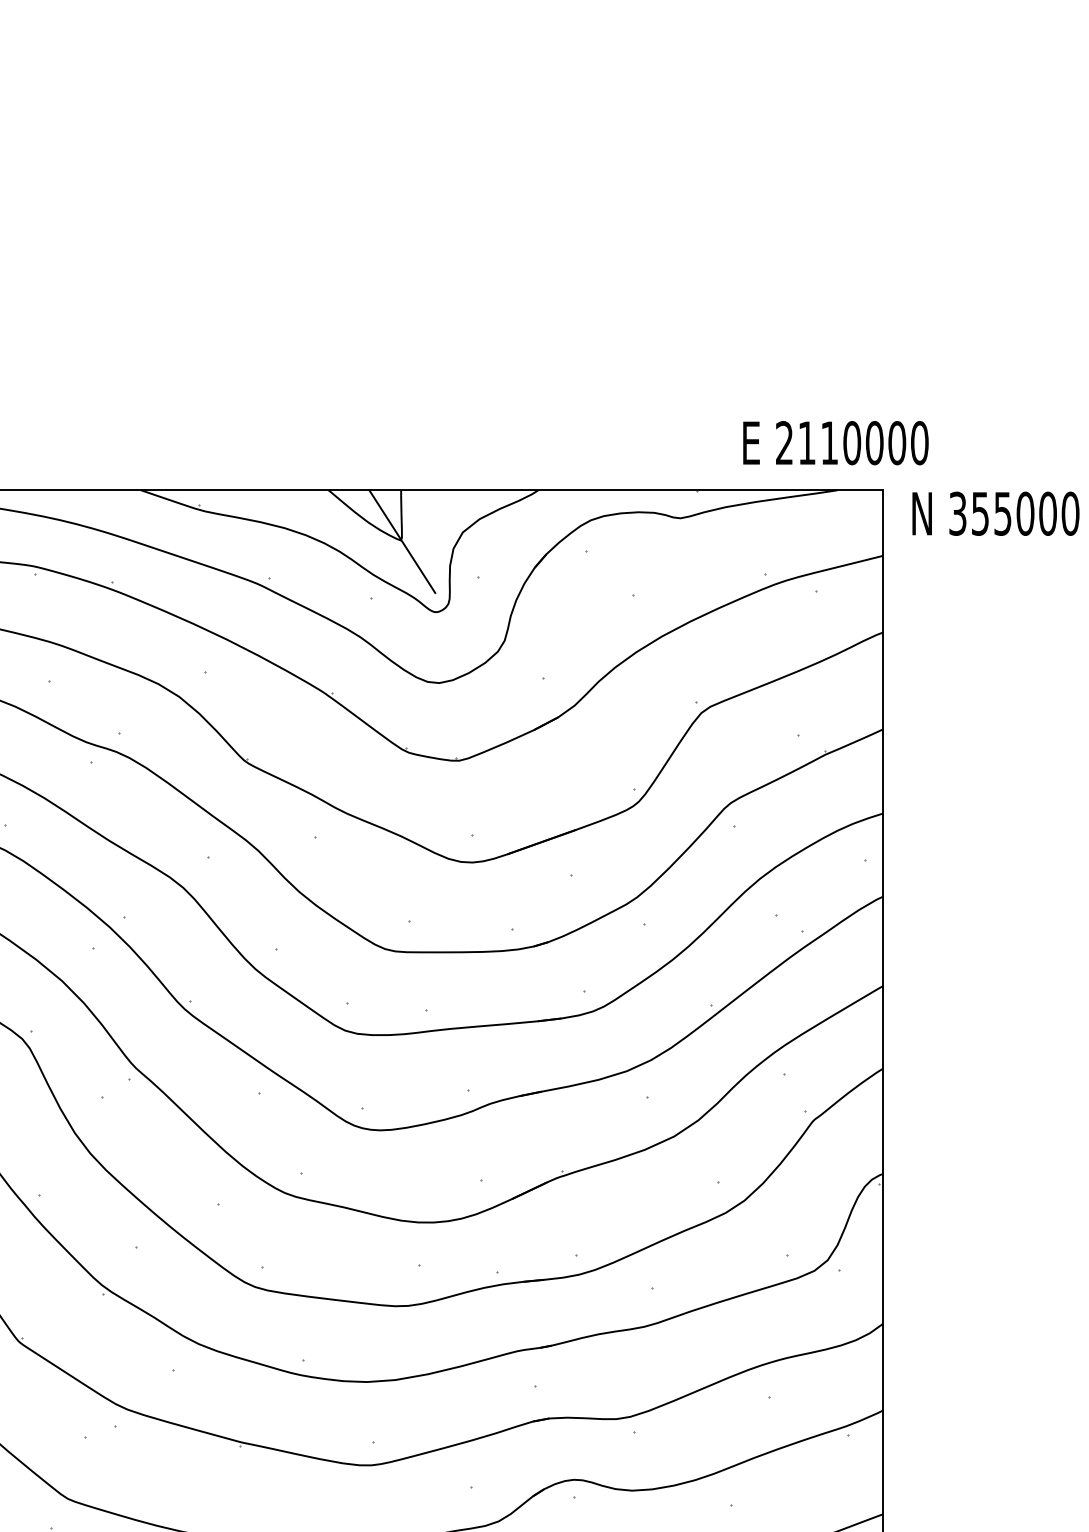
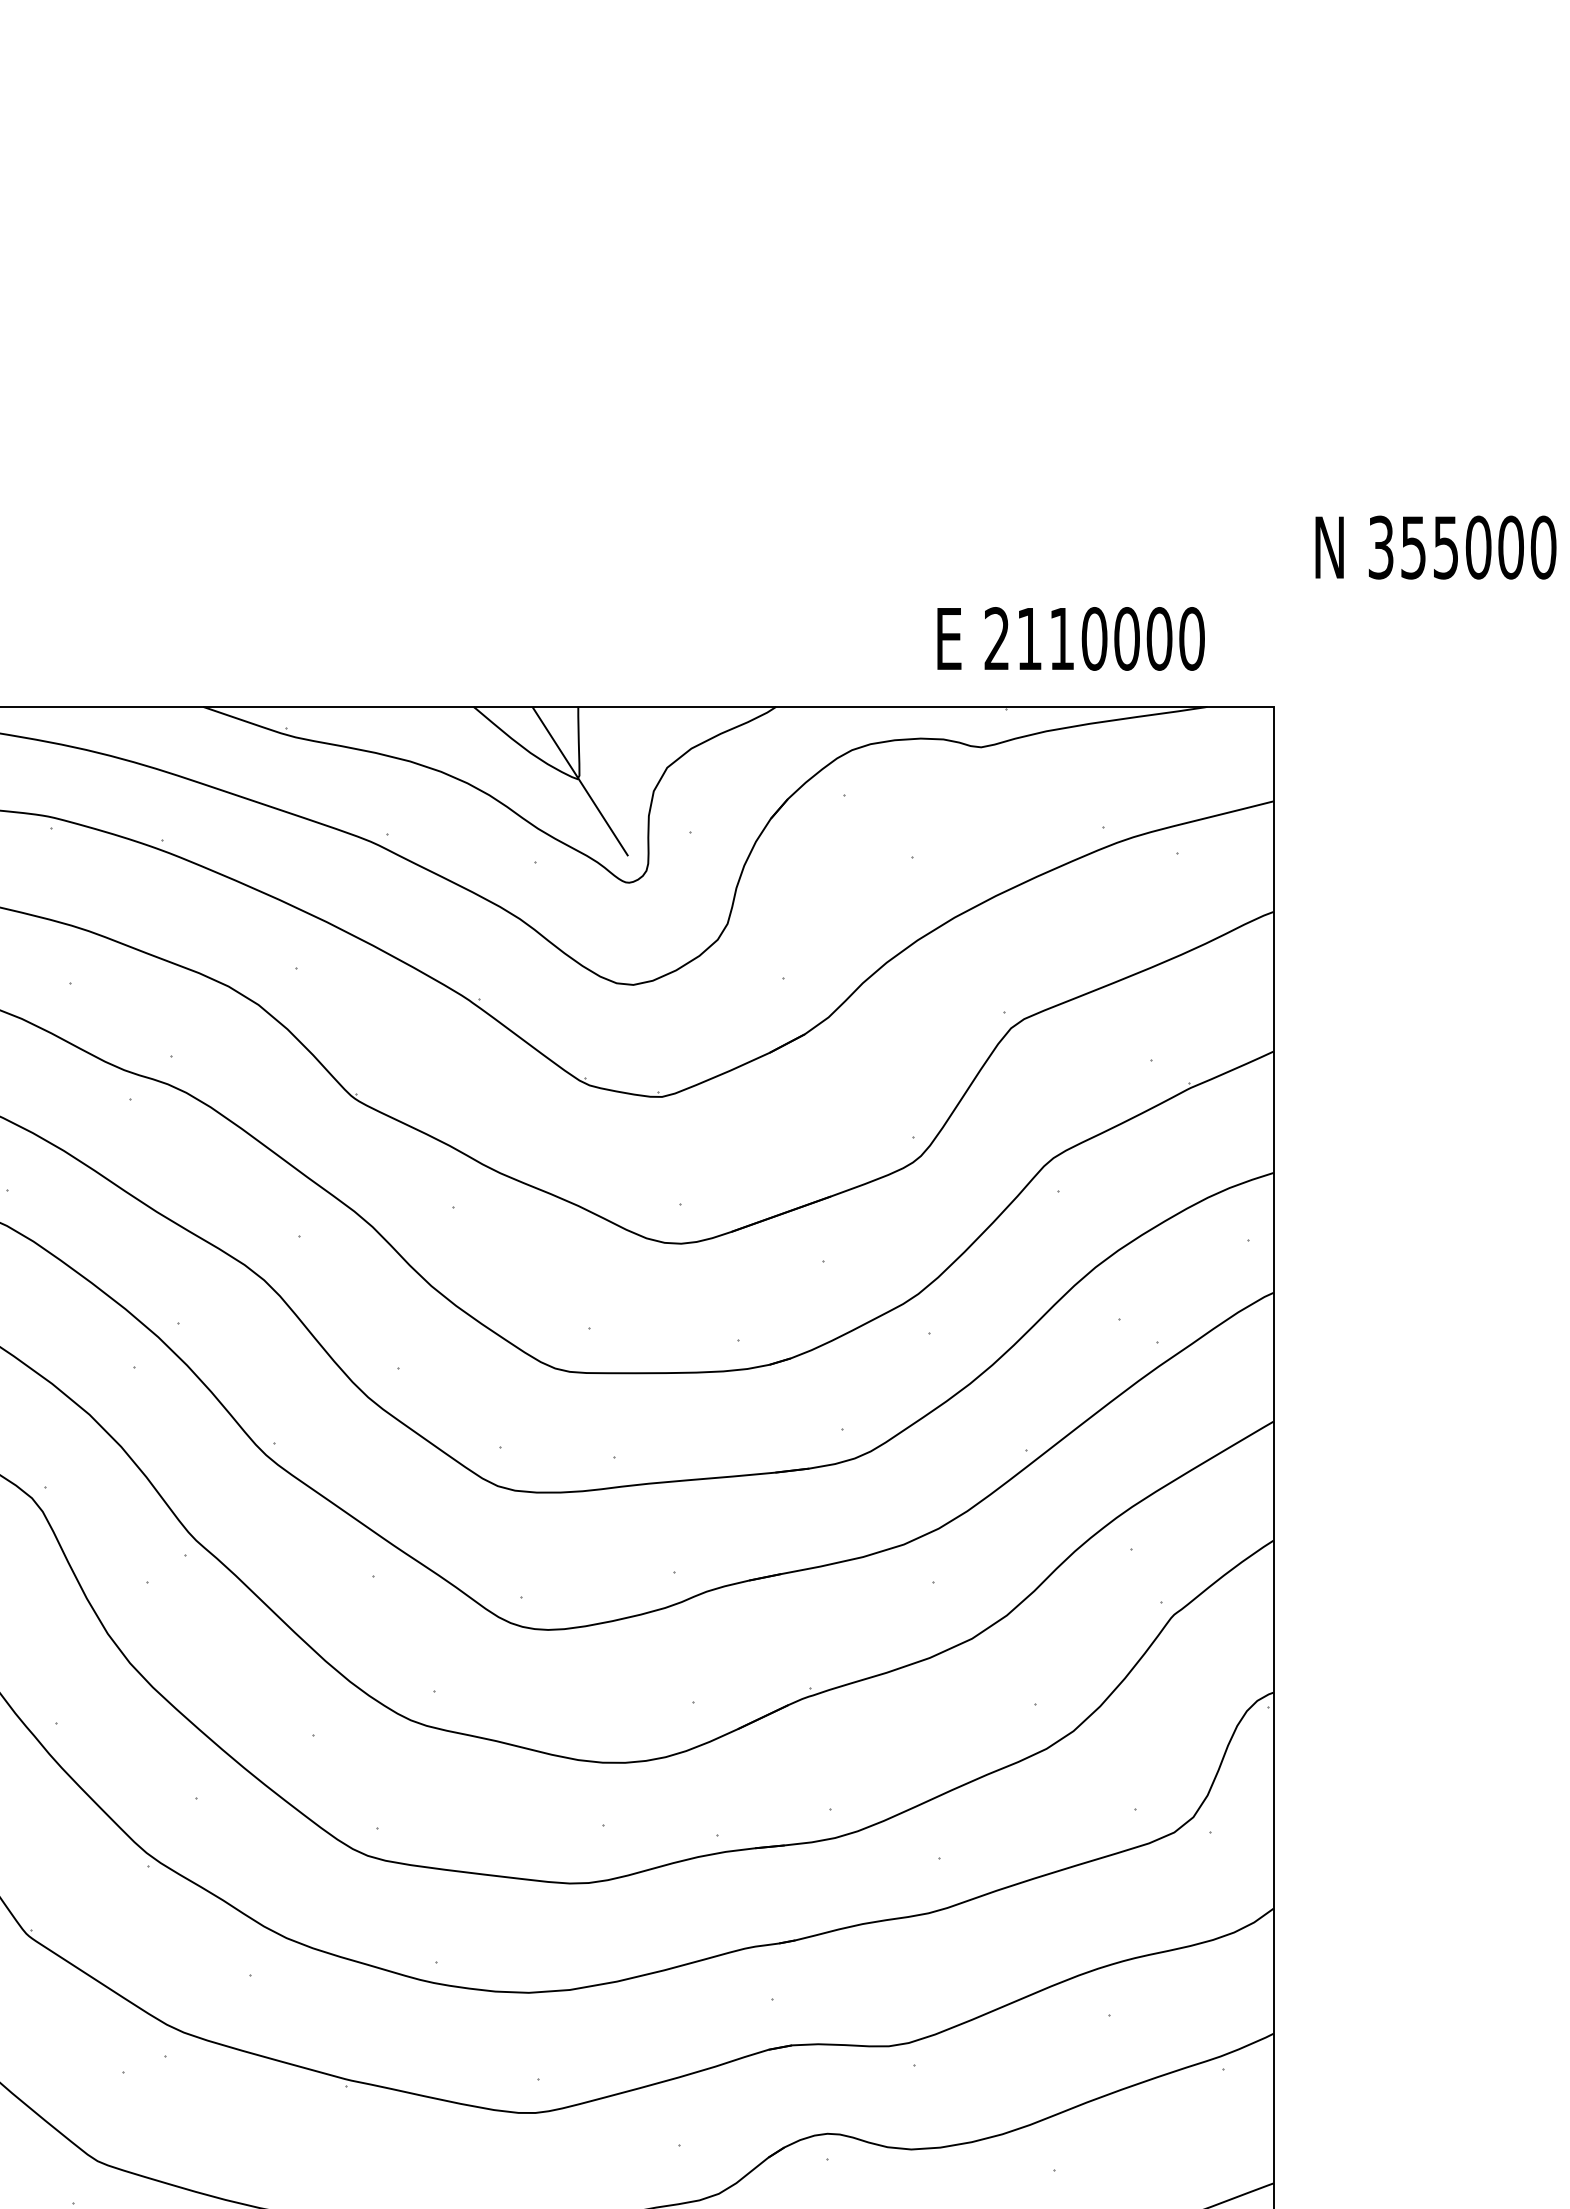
text: (835, 443) -> (1070, 639), moved
text: (995, 513) -> (1435, 547), moved

